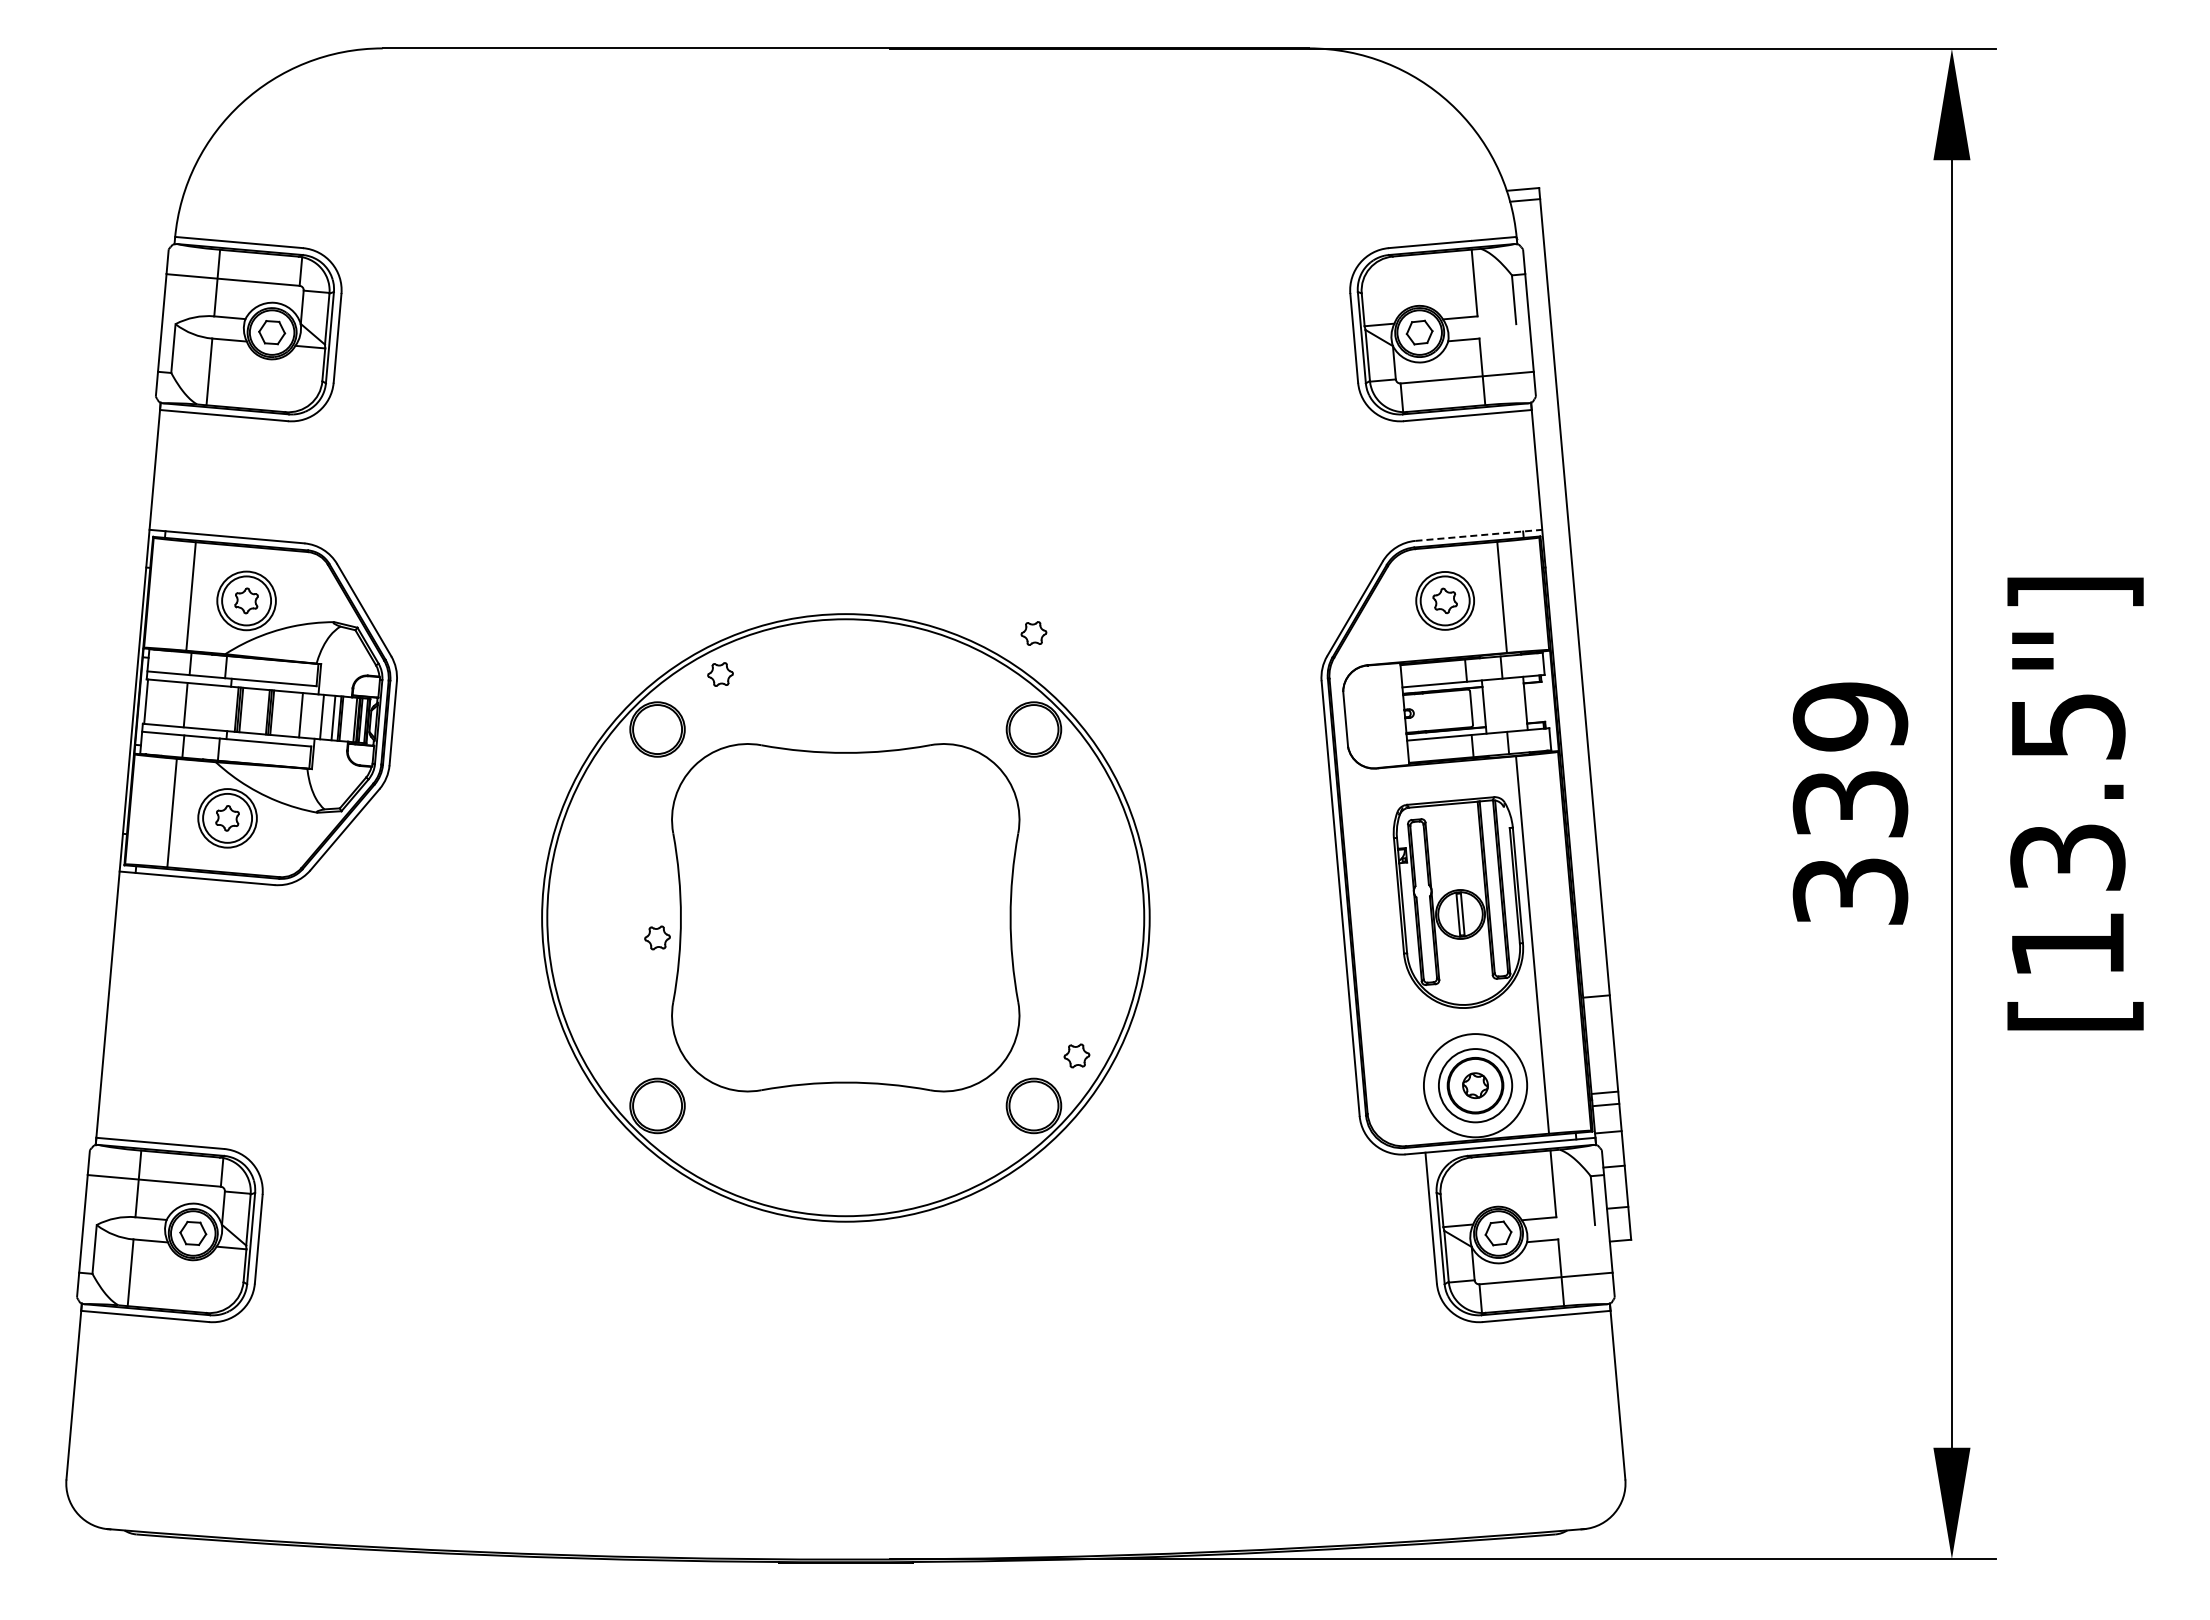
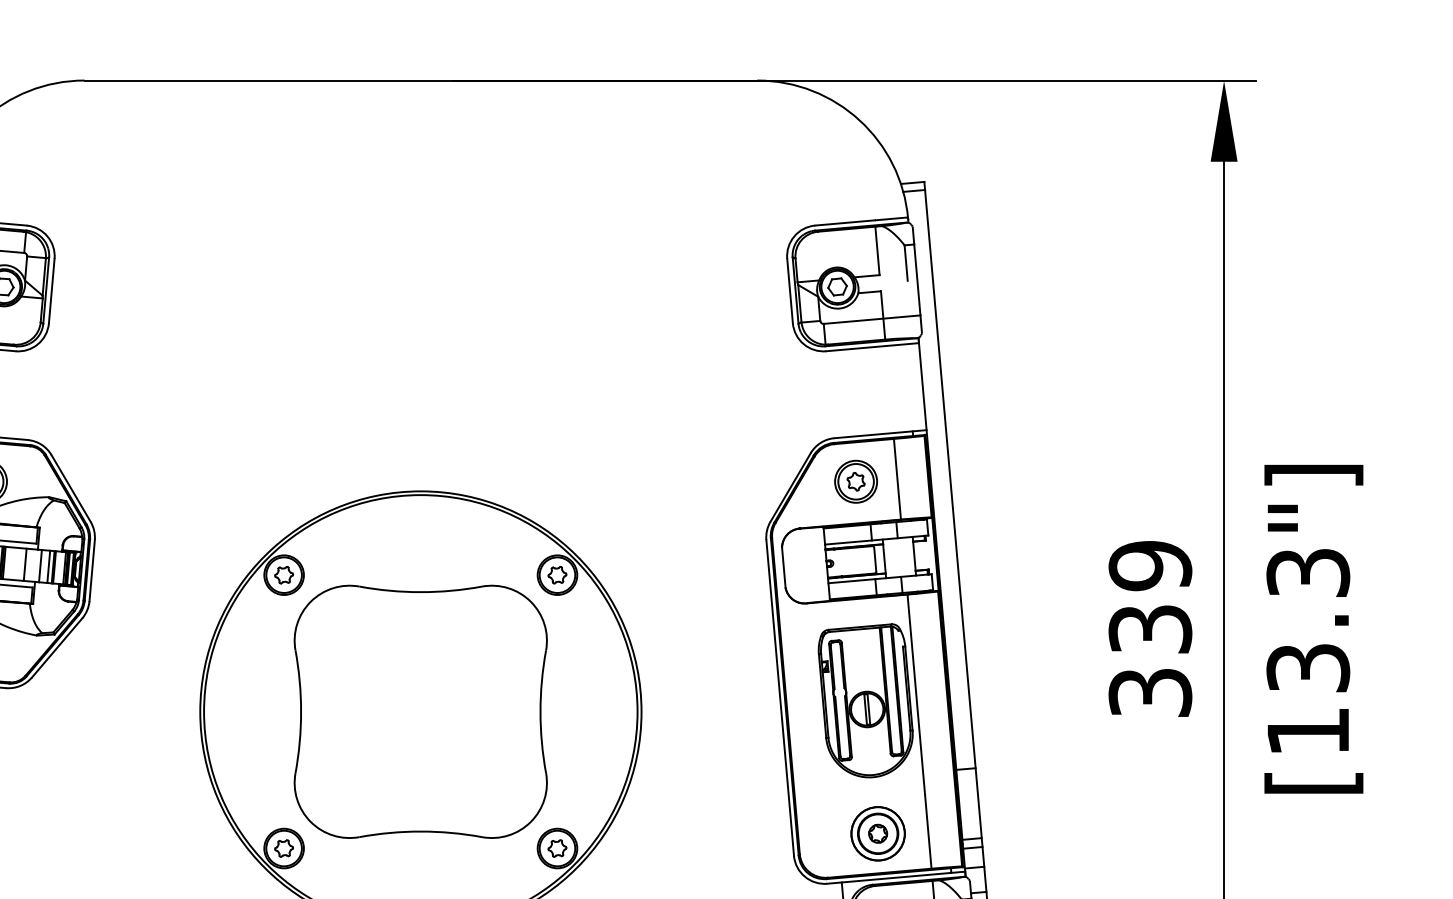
line: (1478, 535) -> (880, 434), dashed -> solid
part: (1033, 633) -> (557, 575), moved
part: (720, 674) -> (284, 575), moved
text: (2067, 726) -> (1308, 572), [13.5"] -> [13.3"]
part: (657, 937) -> (284, 848), moved
part: (1076, 1055) -> (557, 848), moved
circle: (1475, 1085) -> (878, 833), size x0.71

